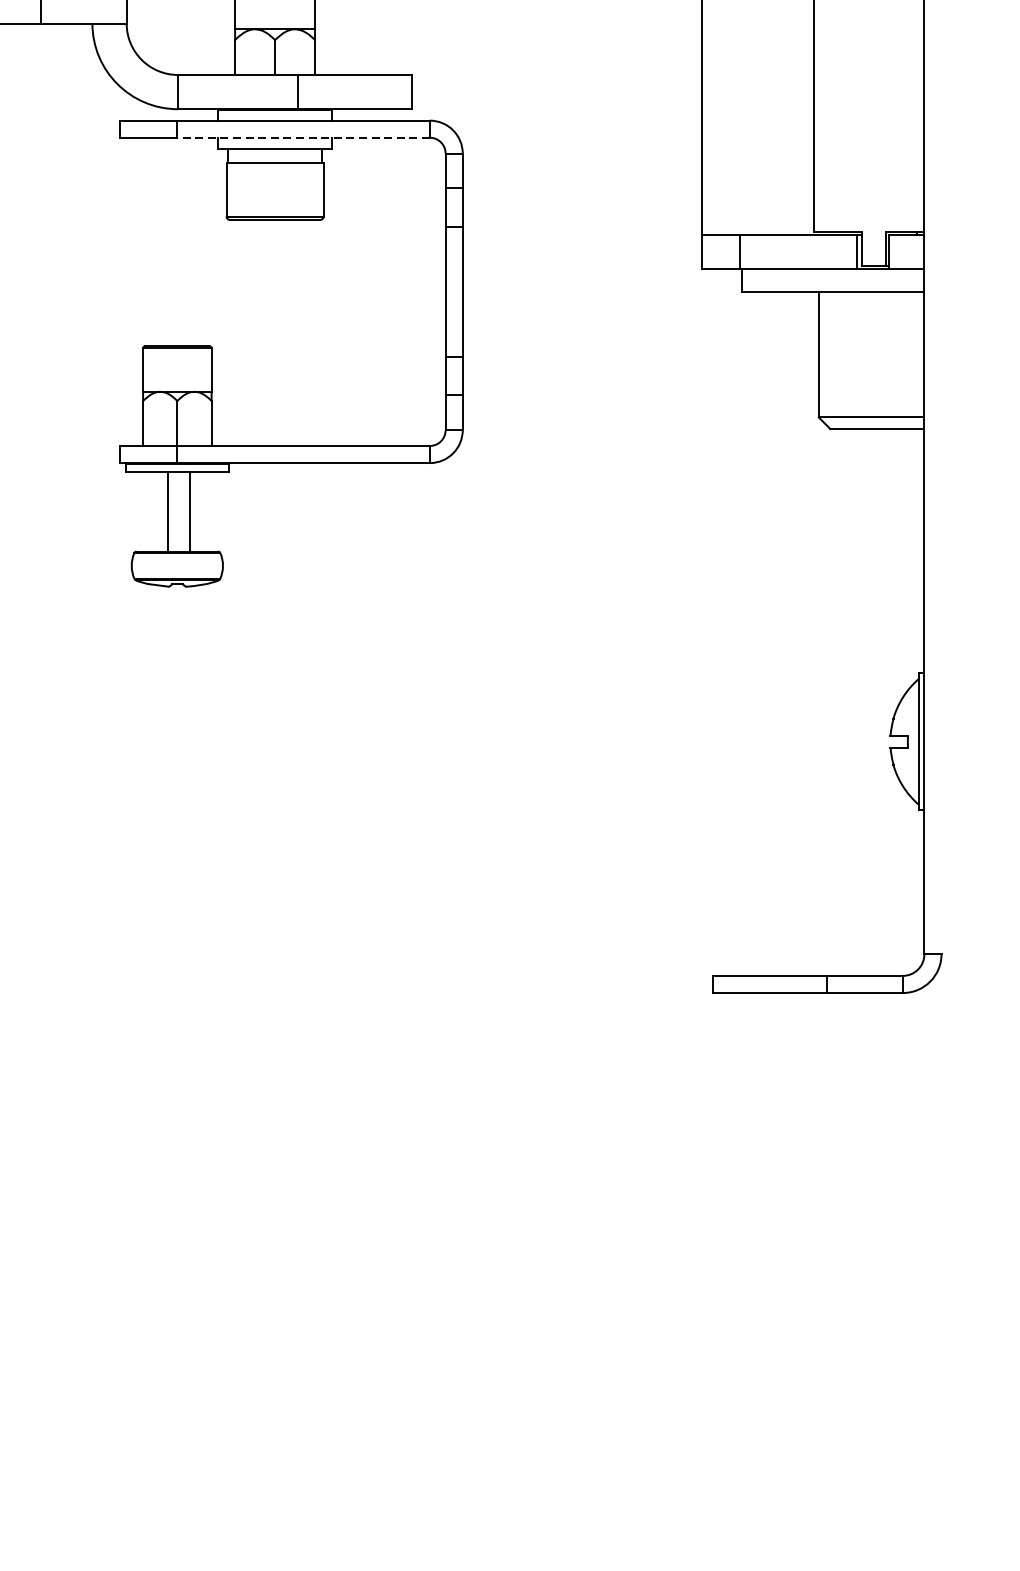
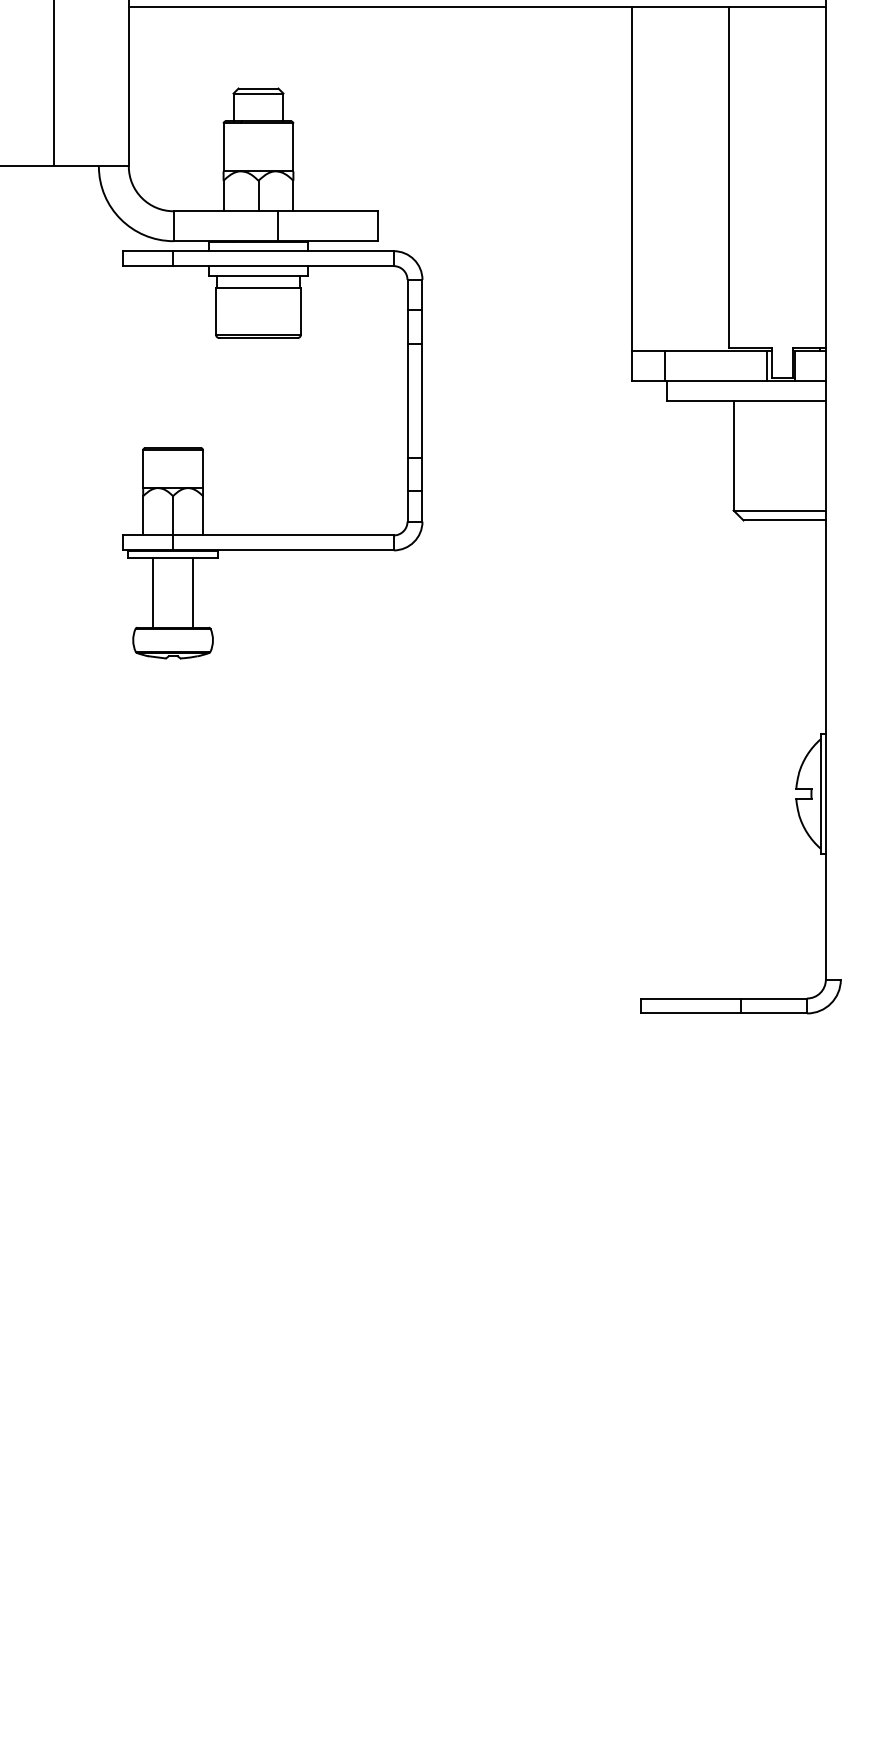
line: (302, 138) -> (282, 266), dashed -> solid
line: (168, 511) -> (193, 592), moved
line: (190, 511) -> (153, 592), moved

